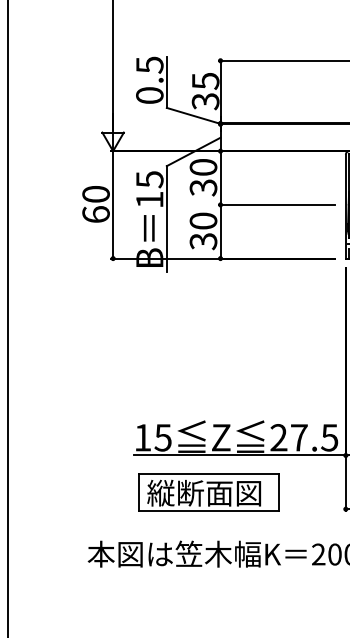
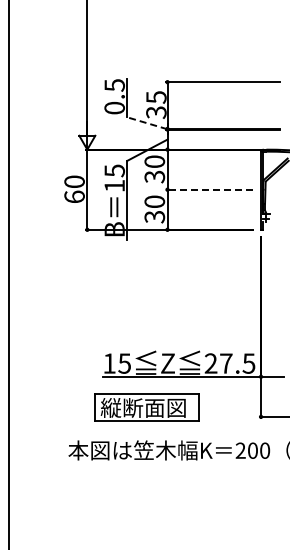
line: (193, 116) -> (147, 123), solid -> dashed
line: (276, 204) -> (209, 189), solid -> dashed
part: (208, 492) -> (146, 407), moved

